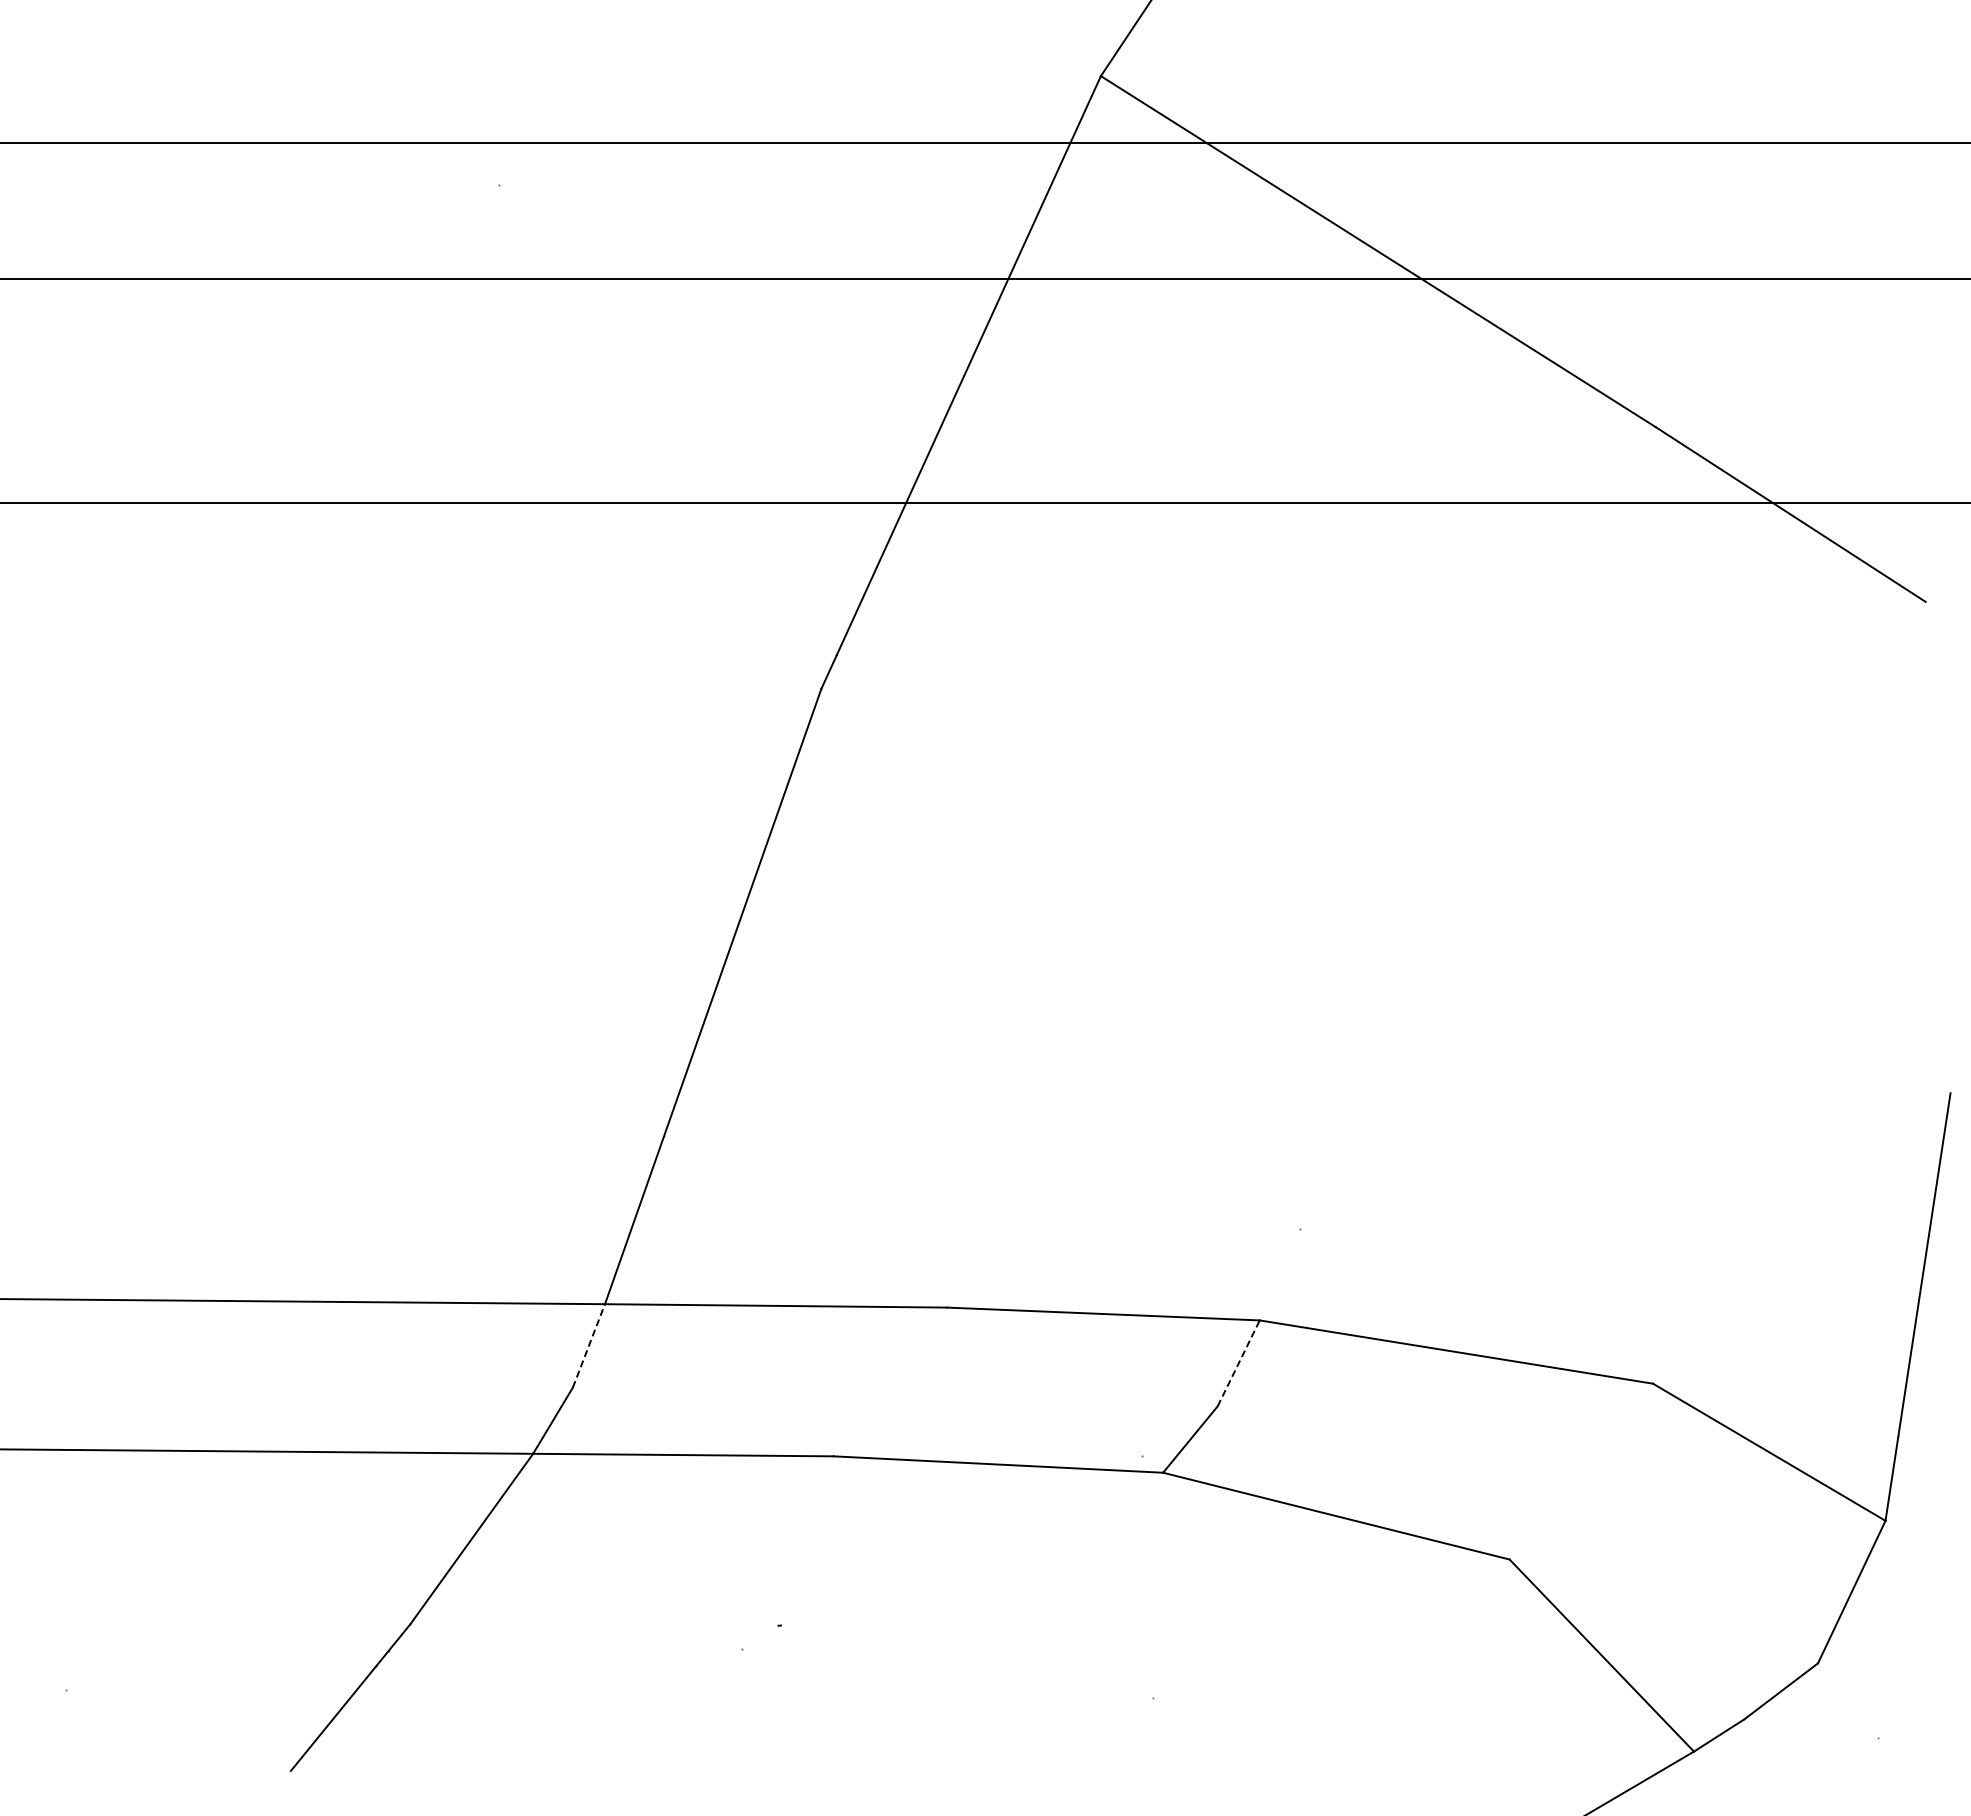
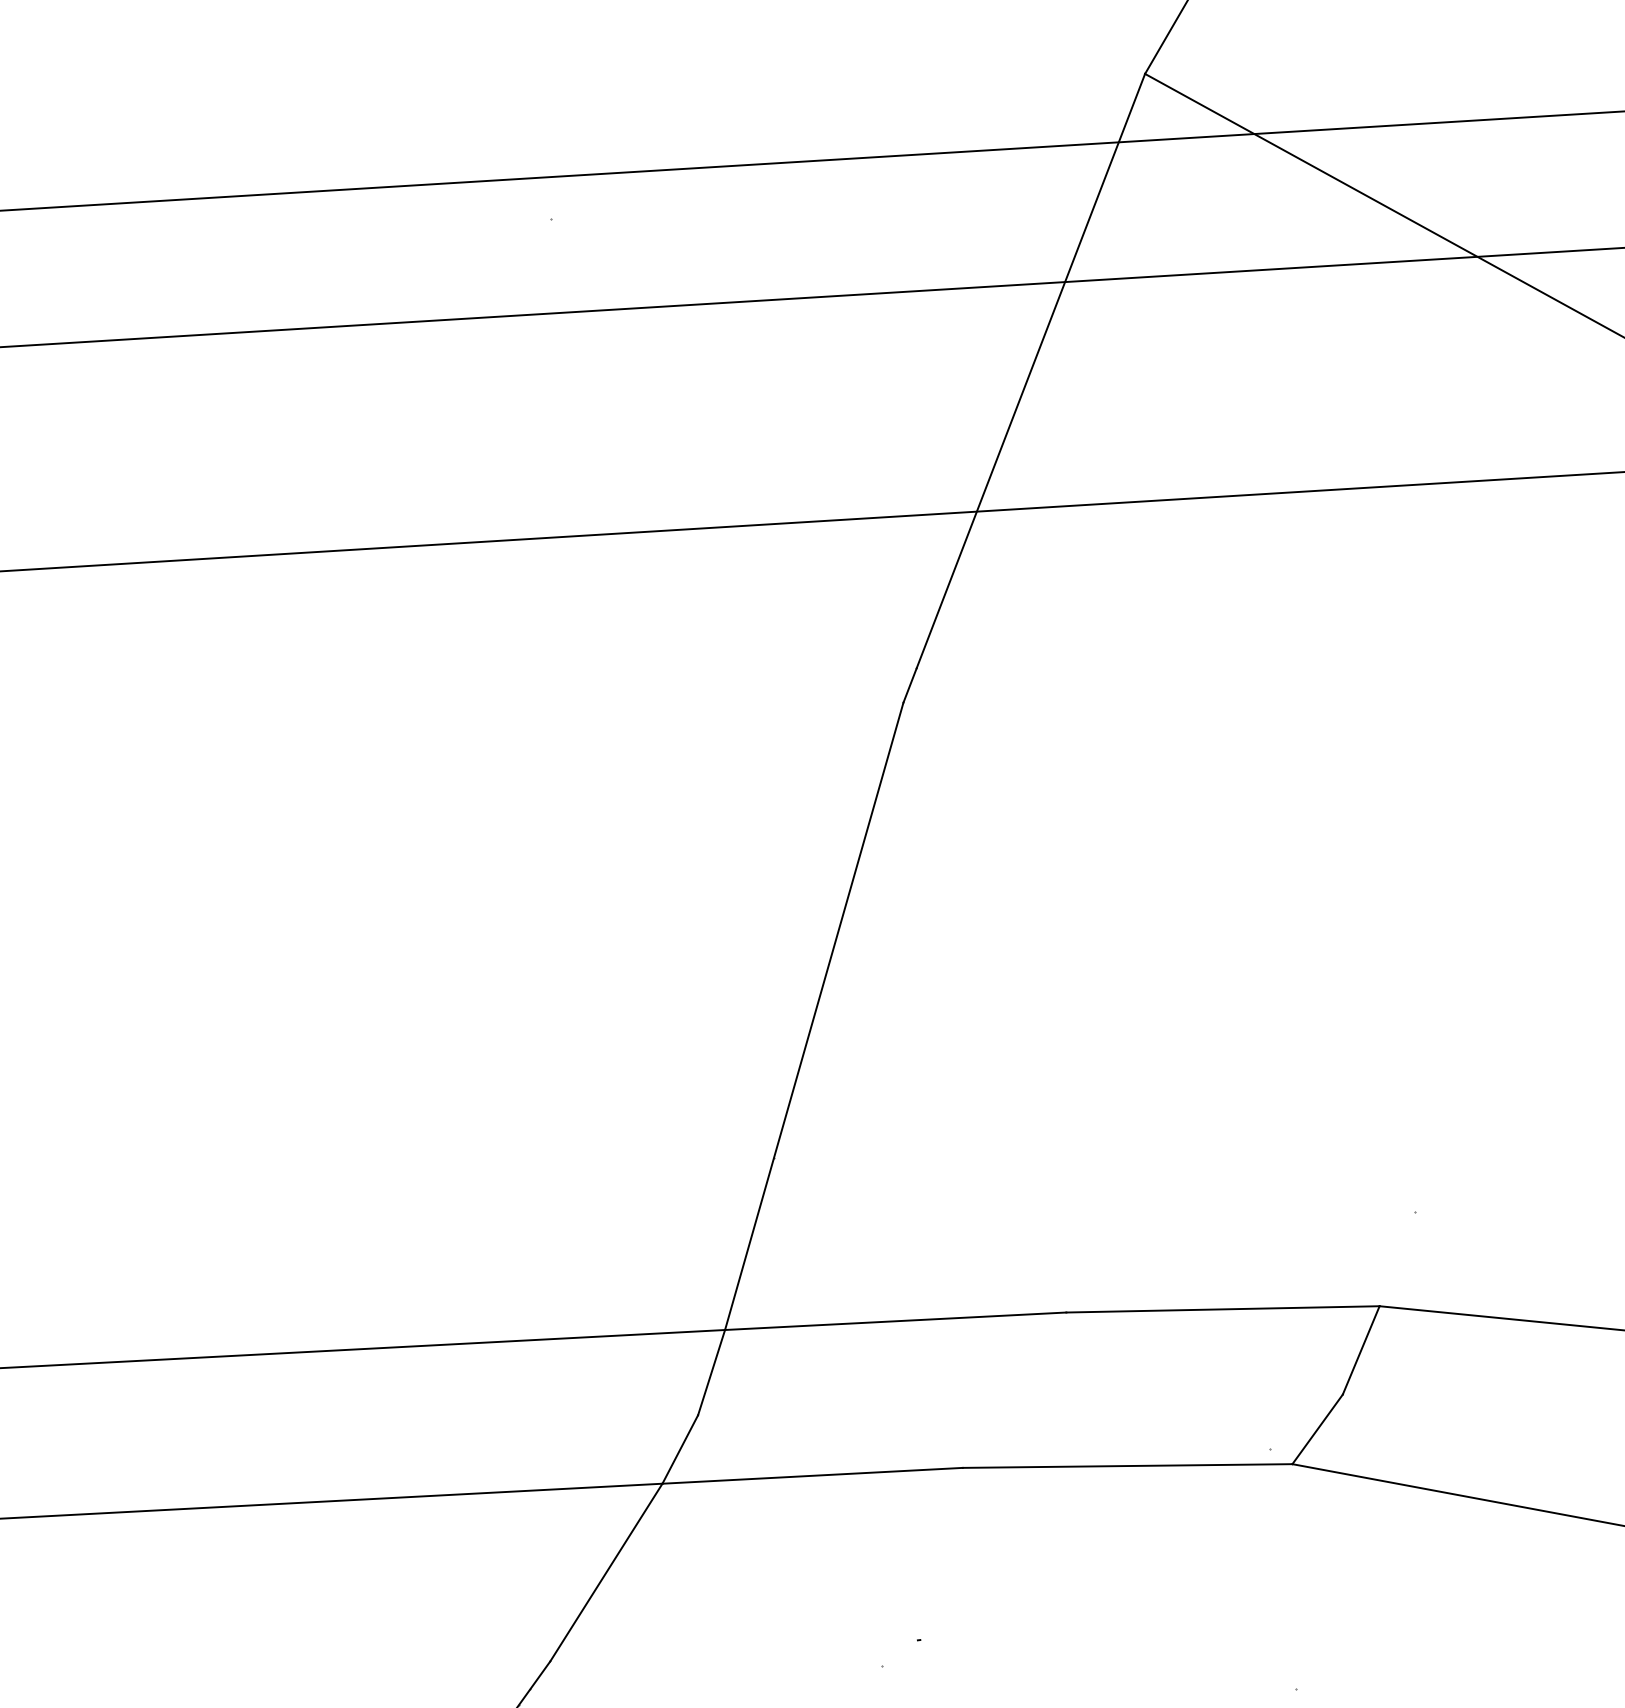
line: (588, 1345) -> (711, 1372), dashed -> solid
line: (1238, 1363) -> (1361, 1350), dashed -> solid

